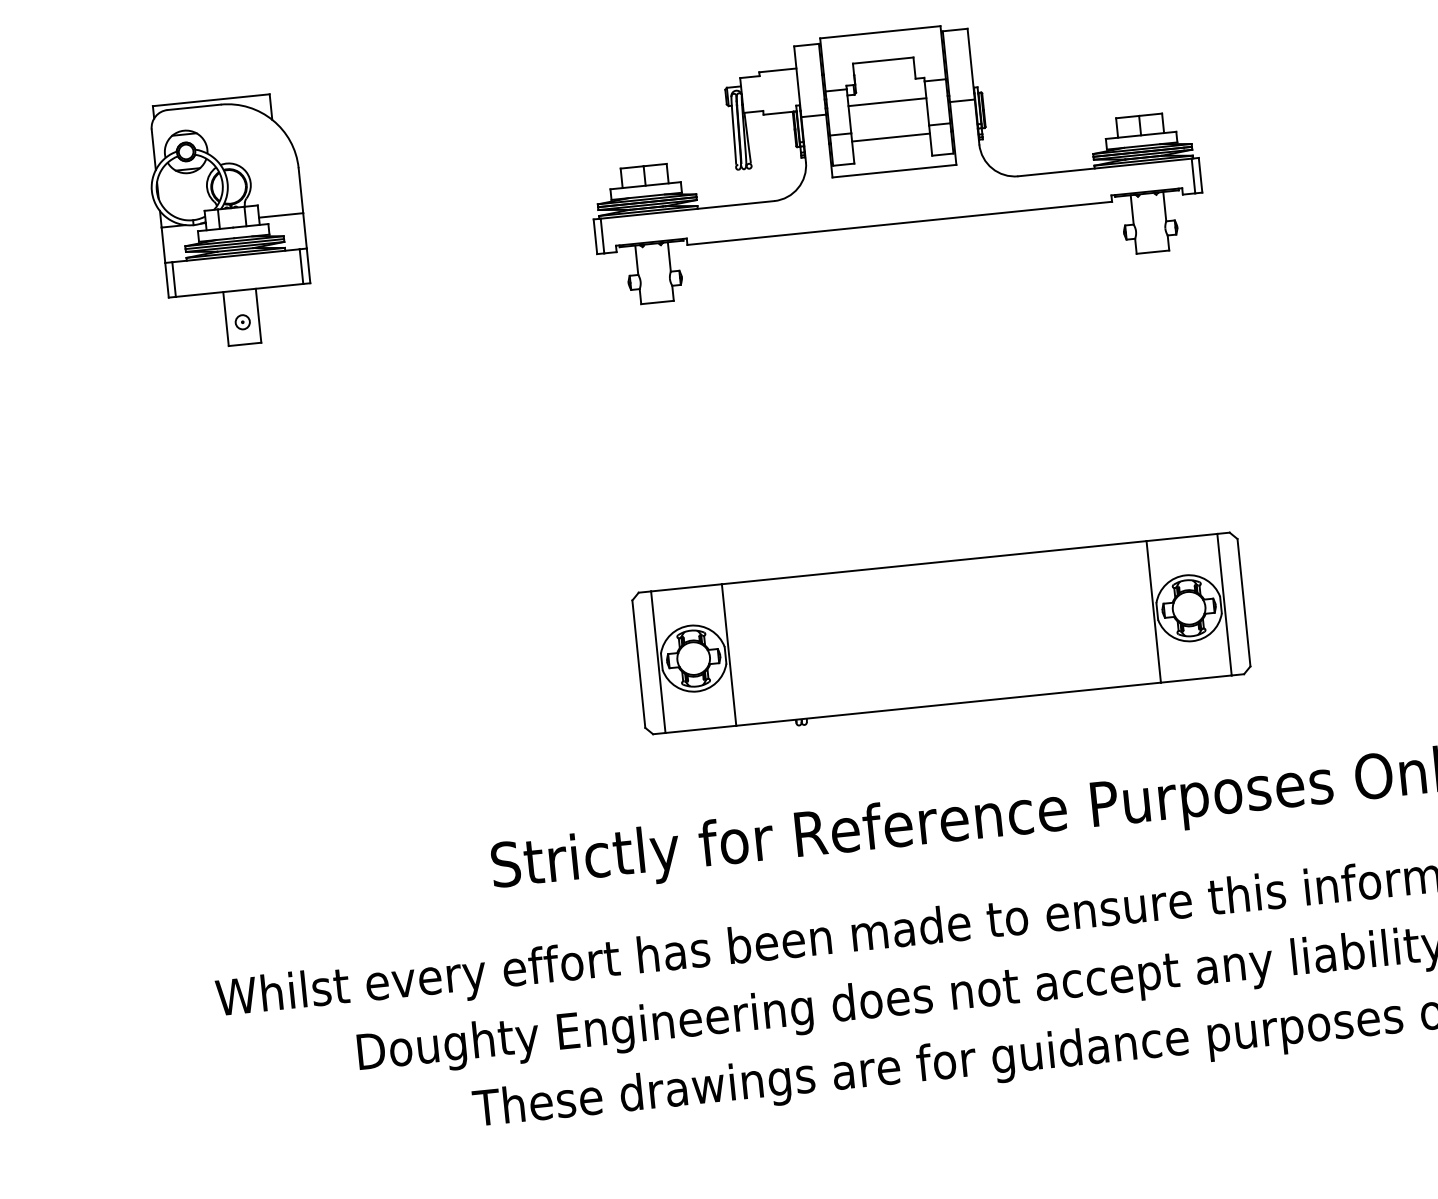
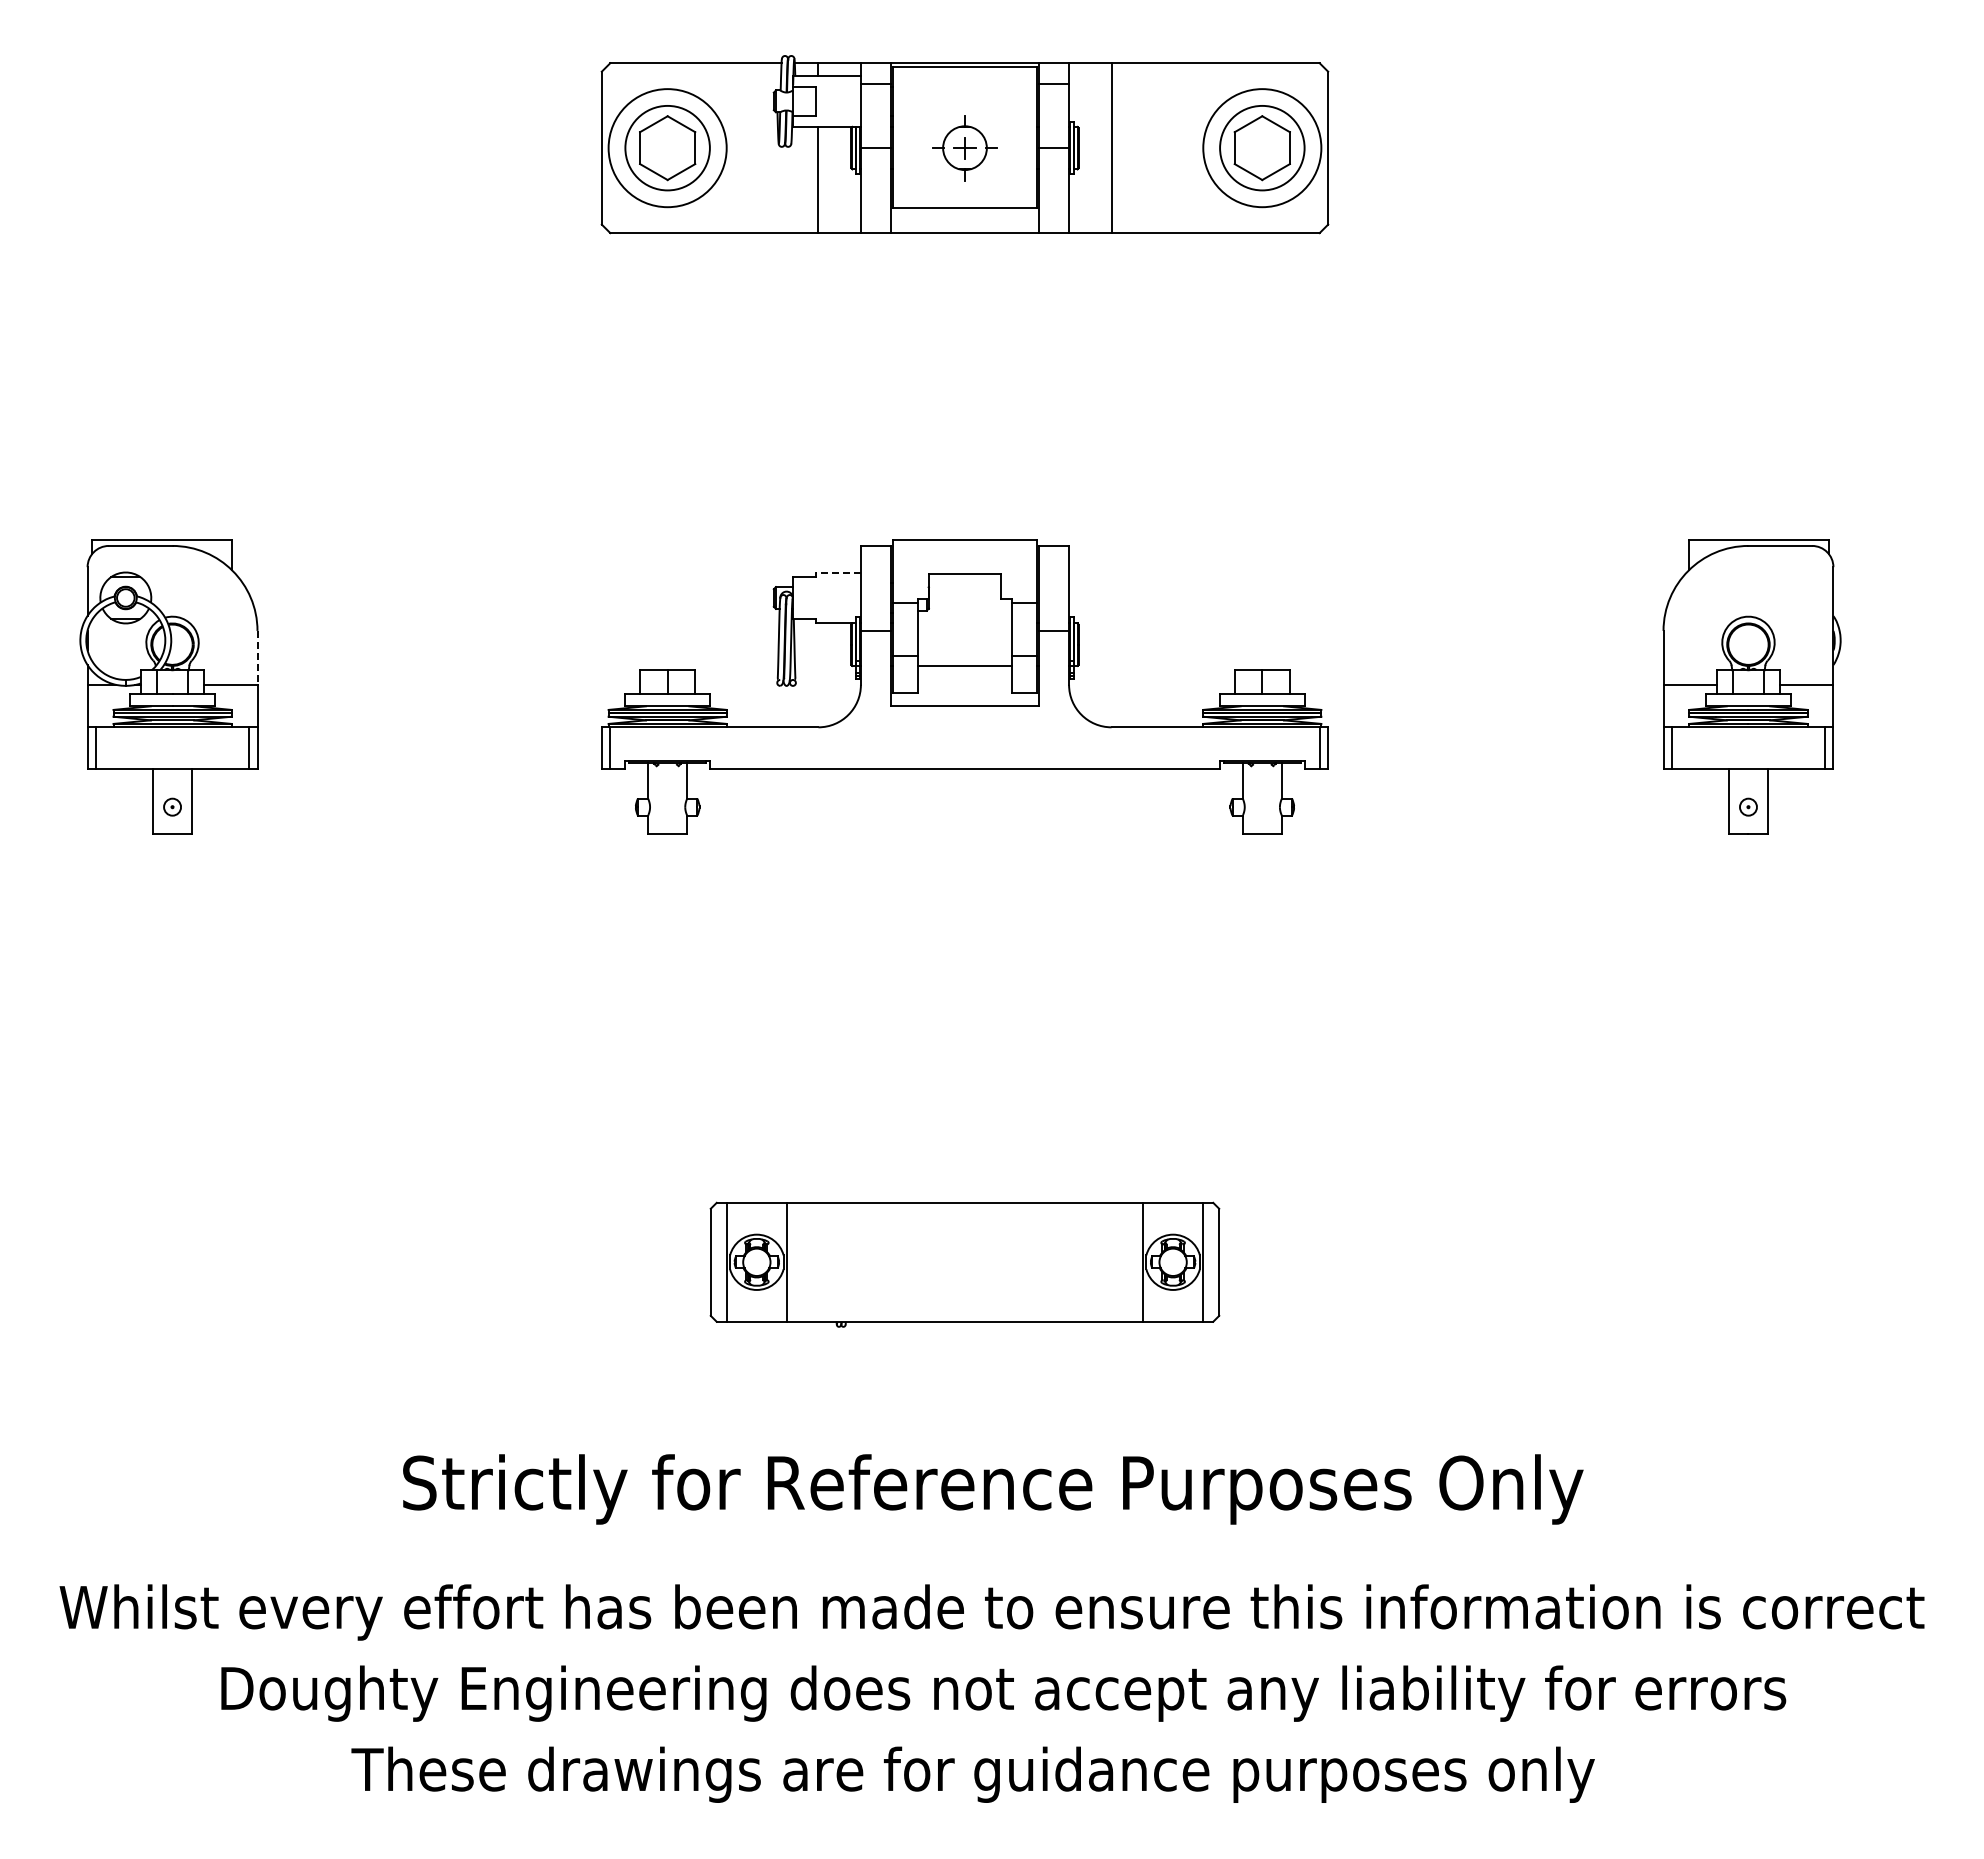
line: (777, 70) -> (838, 572), solid -> dashed
line: (887, 102) -> (964, 623), removed
line: (300, 190) -> (257, 657), solid -> dashed
part: (941, 636) -> (964, 1264), size x0.7

